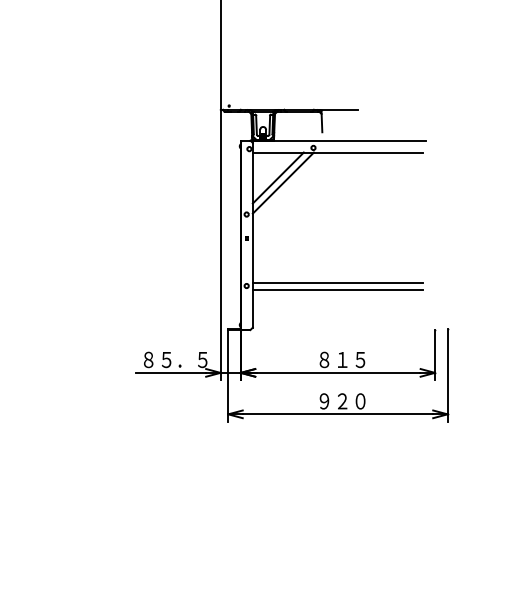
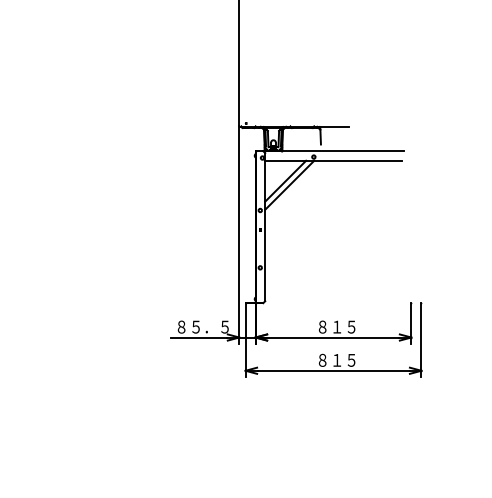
line: (337, 283) -> (333, 265), removed
line: (337, 289) -> (333, 270), removed
text: (341, 400) -> (336, 359), ９２０ -> ８１５

